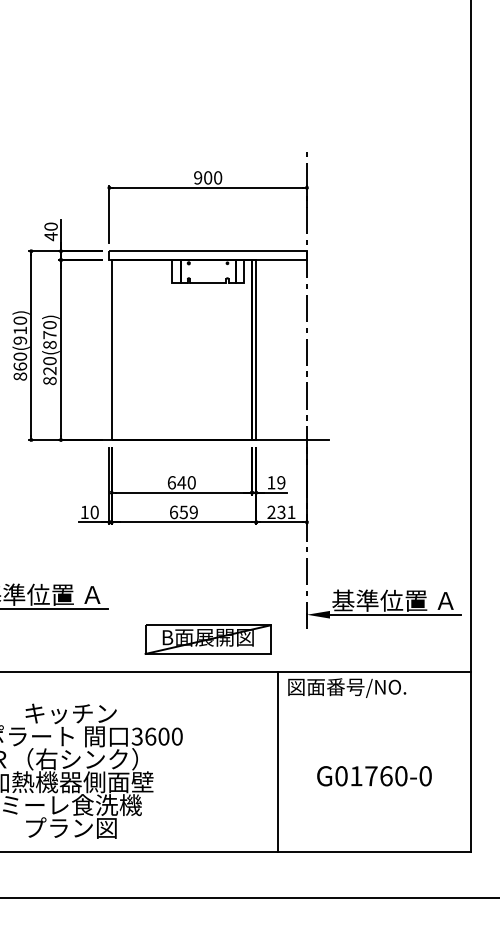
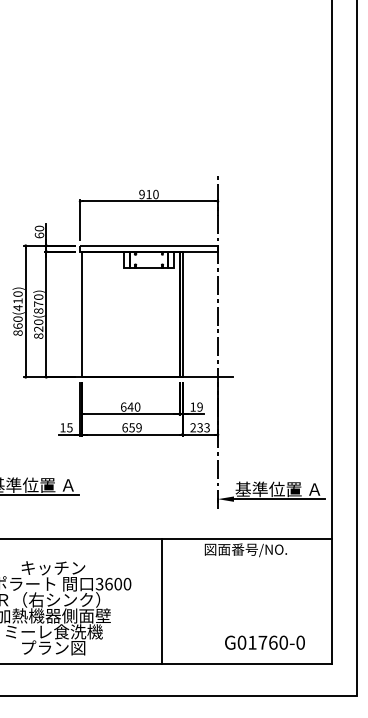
text: (207, 177) -> (148, 194), 900 -> 910
text: (51, 236) -> (39, 235), 40 -> 60
text: (19, 341) -> (17, 308), 860(910) -> 860(410)
text: (94, 511) -> (69, 427), 10 -> 15
text: (290, 511) -> (206, 427), 231 -> 233
part: (207, 639) -> (148, 516), removed
line: (277, 761) -> (161, 601), moved
text: (373, 775) -> (264, 642), moved

